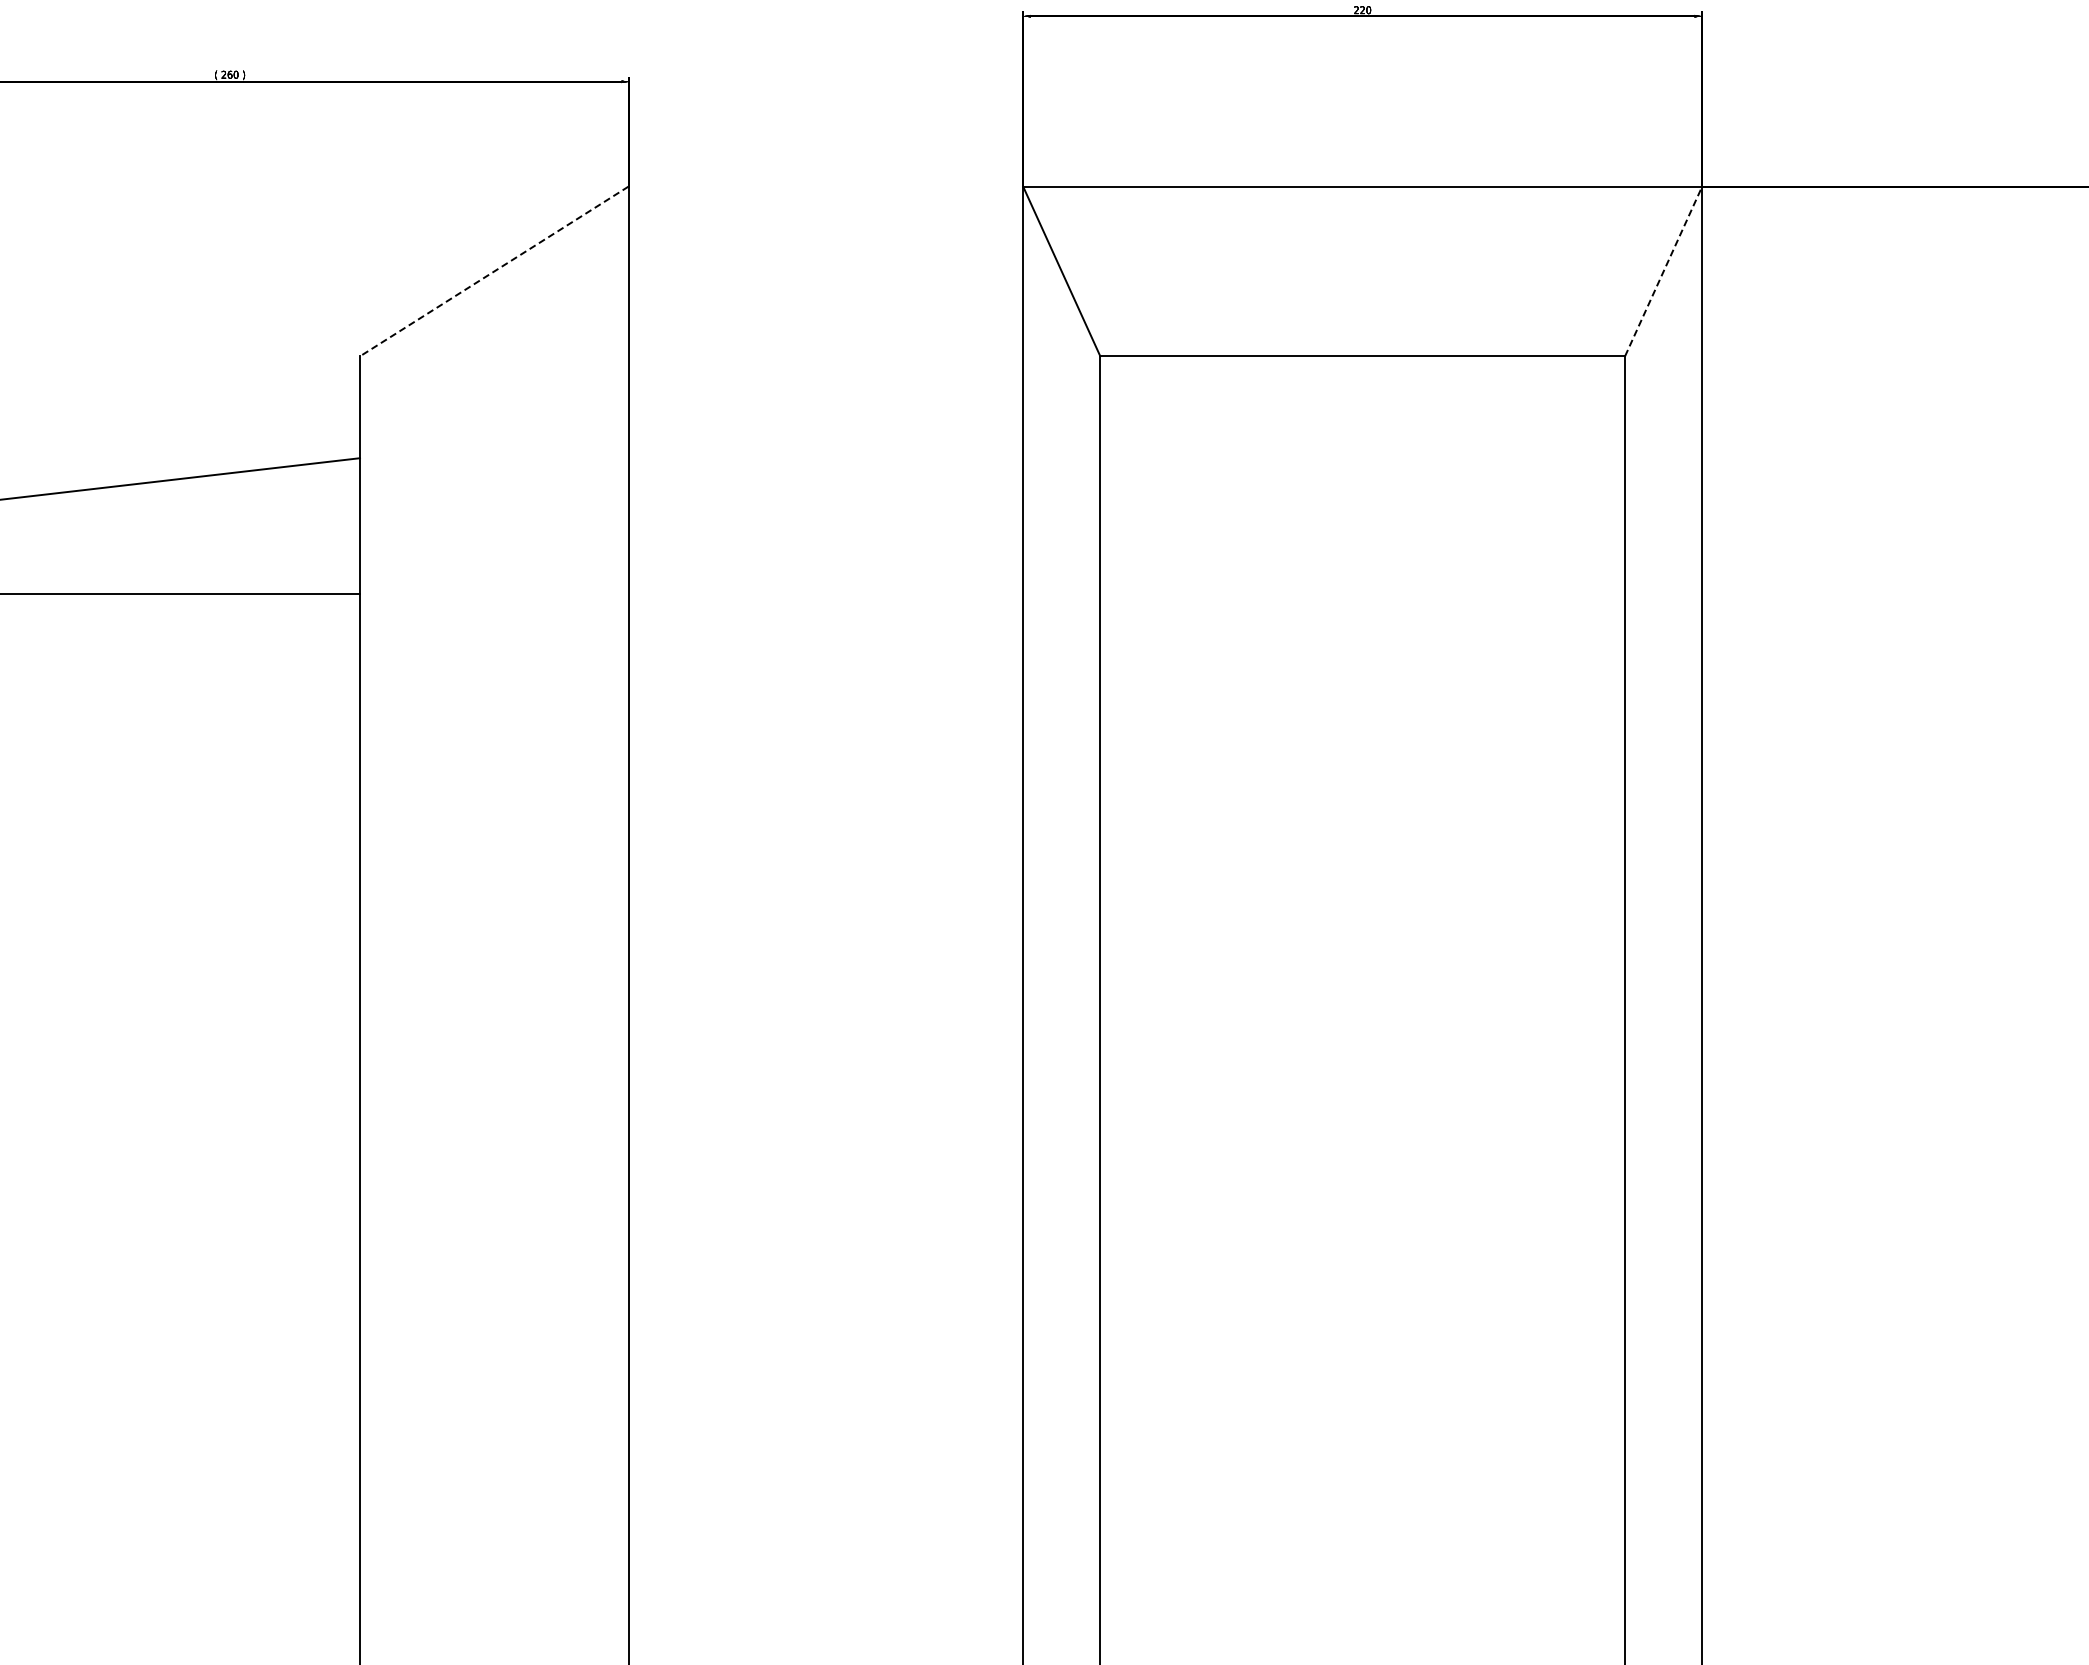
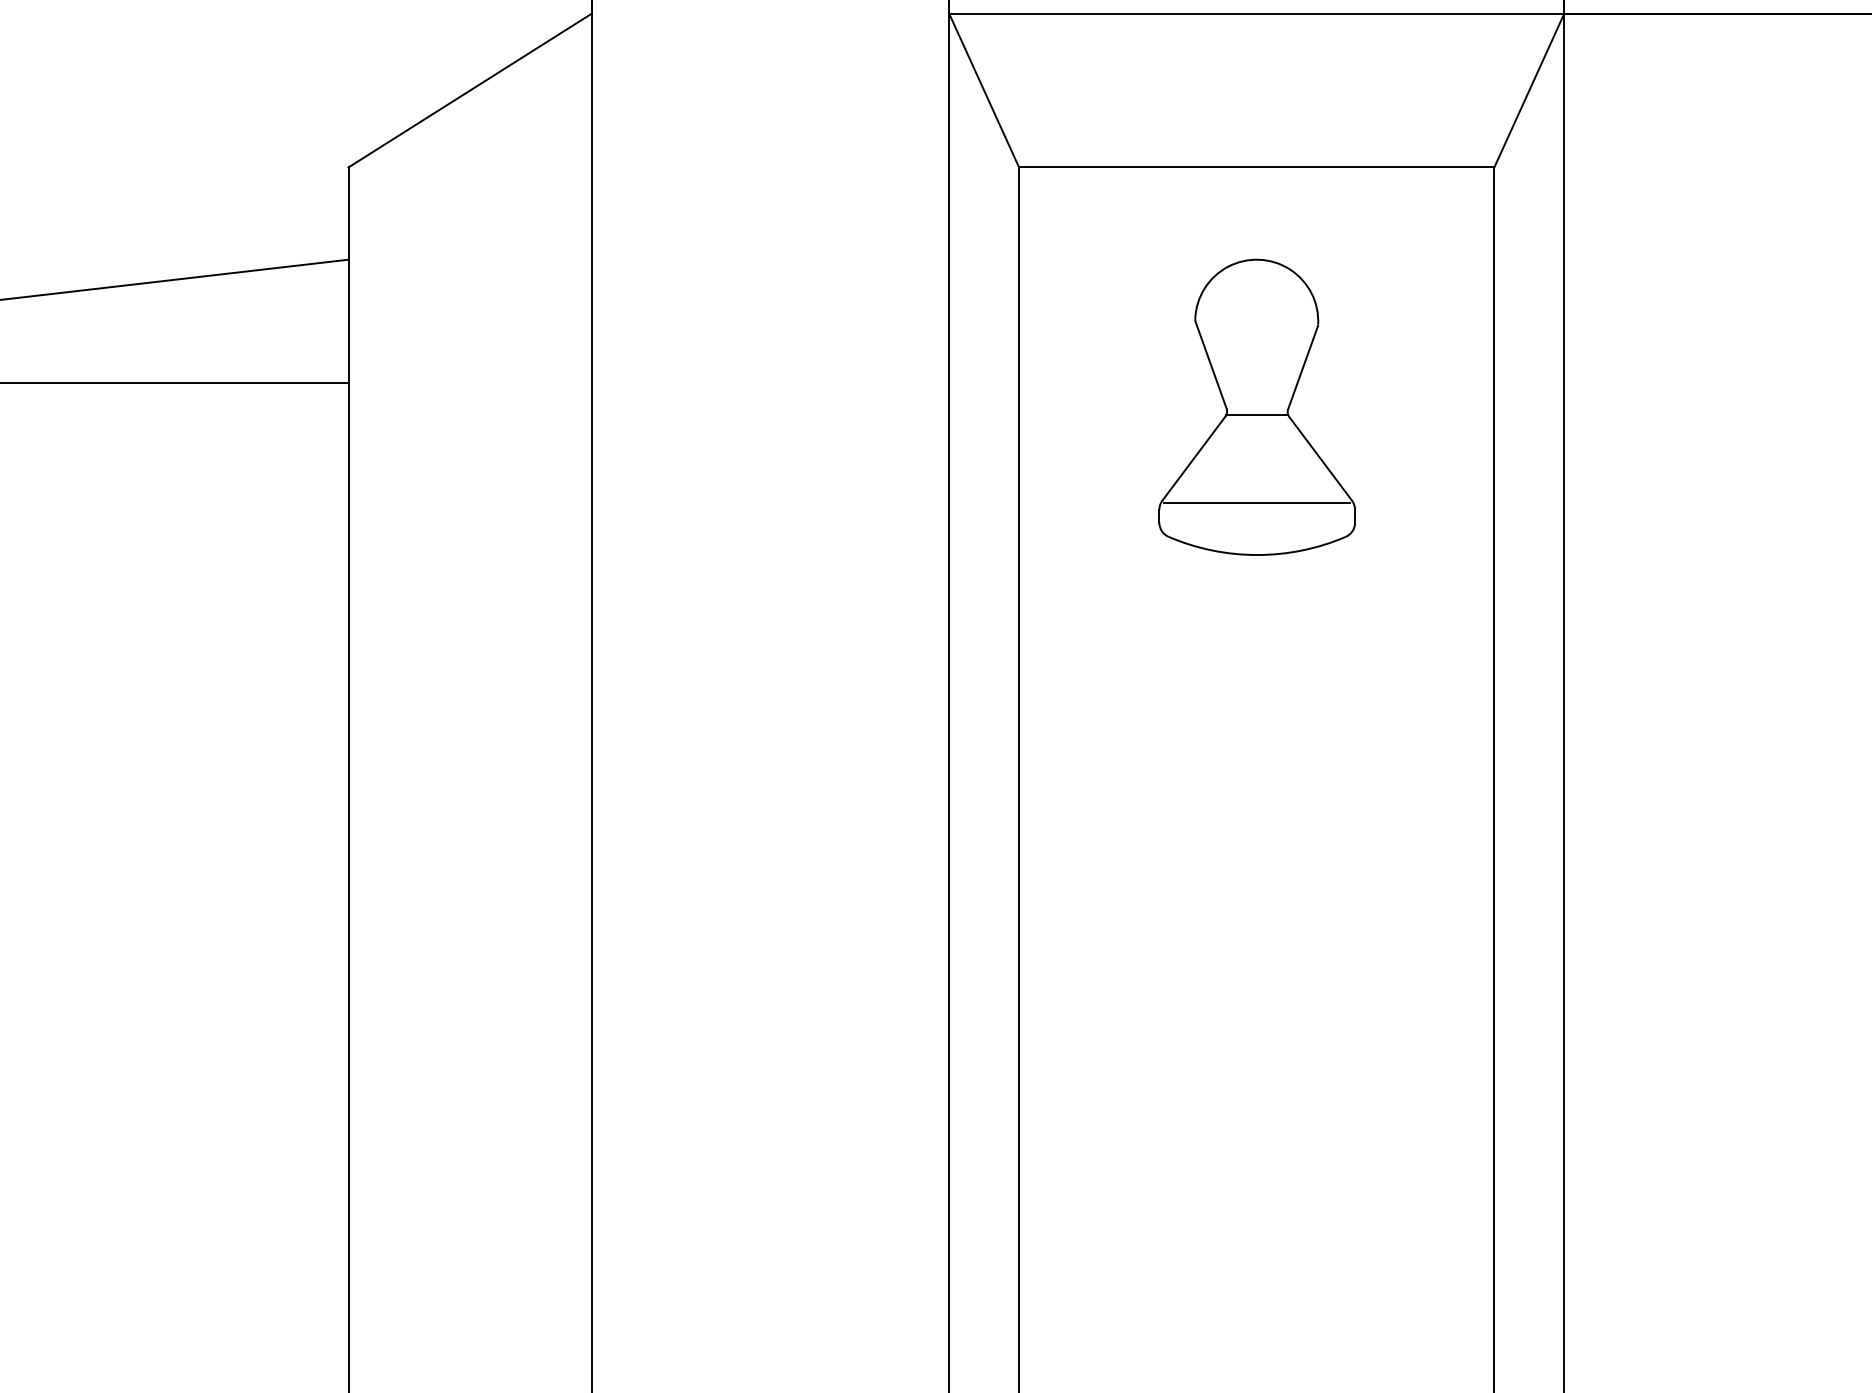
line: (494, 271) -> (470, 90), dashed -> solid
line: (1663, 271) -> (1529, 90), dashed -> solid
part: (1363, 621) -> (1257, 407), added

